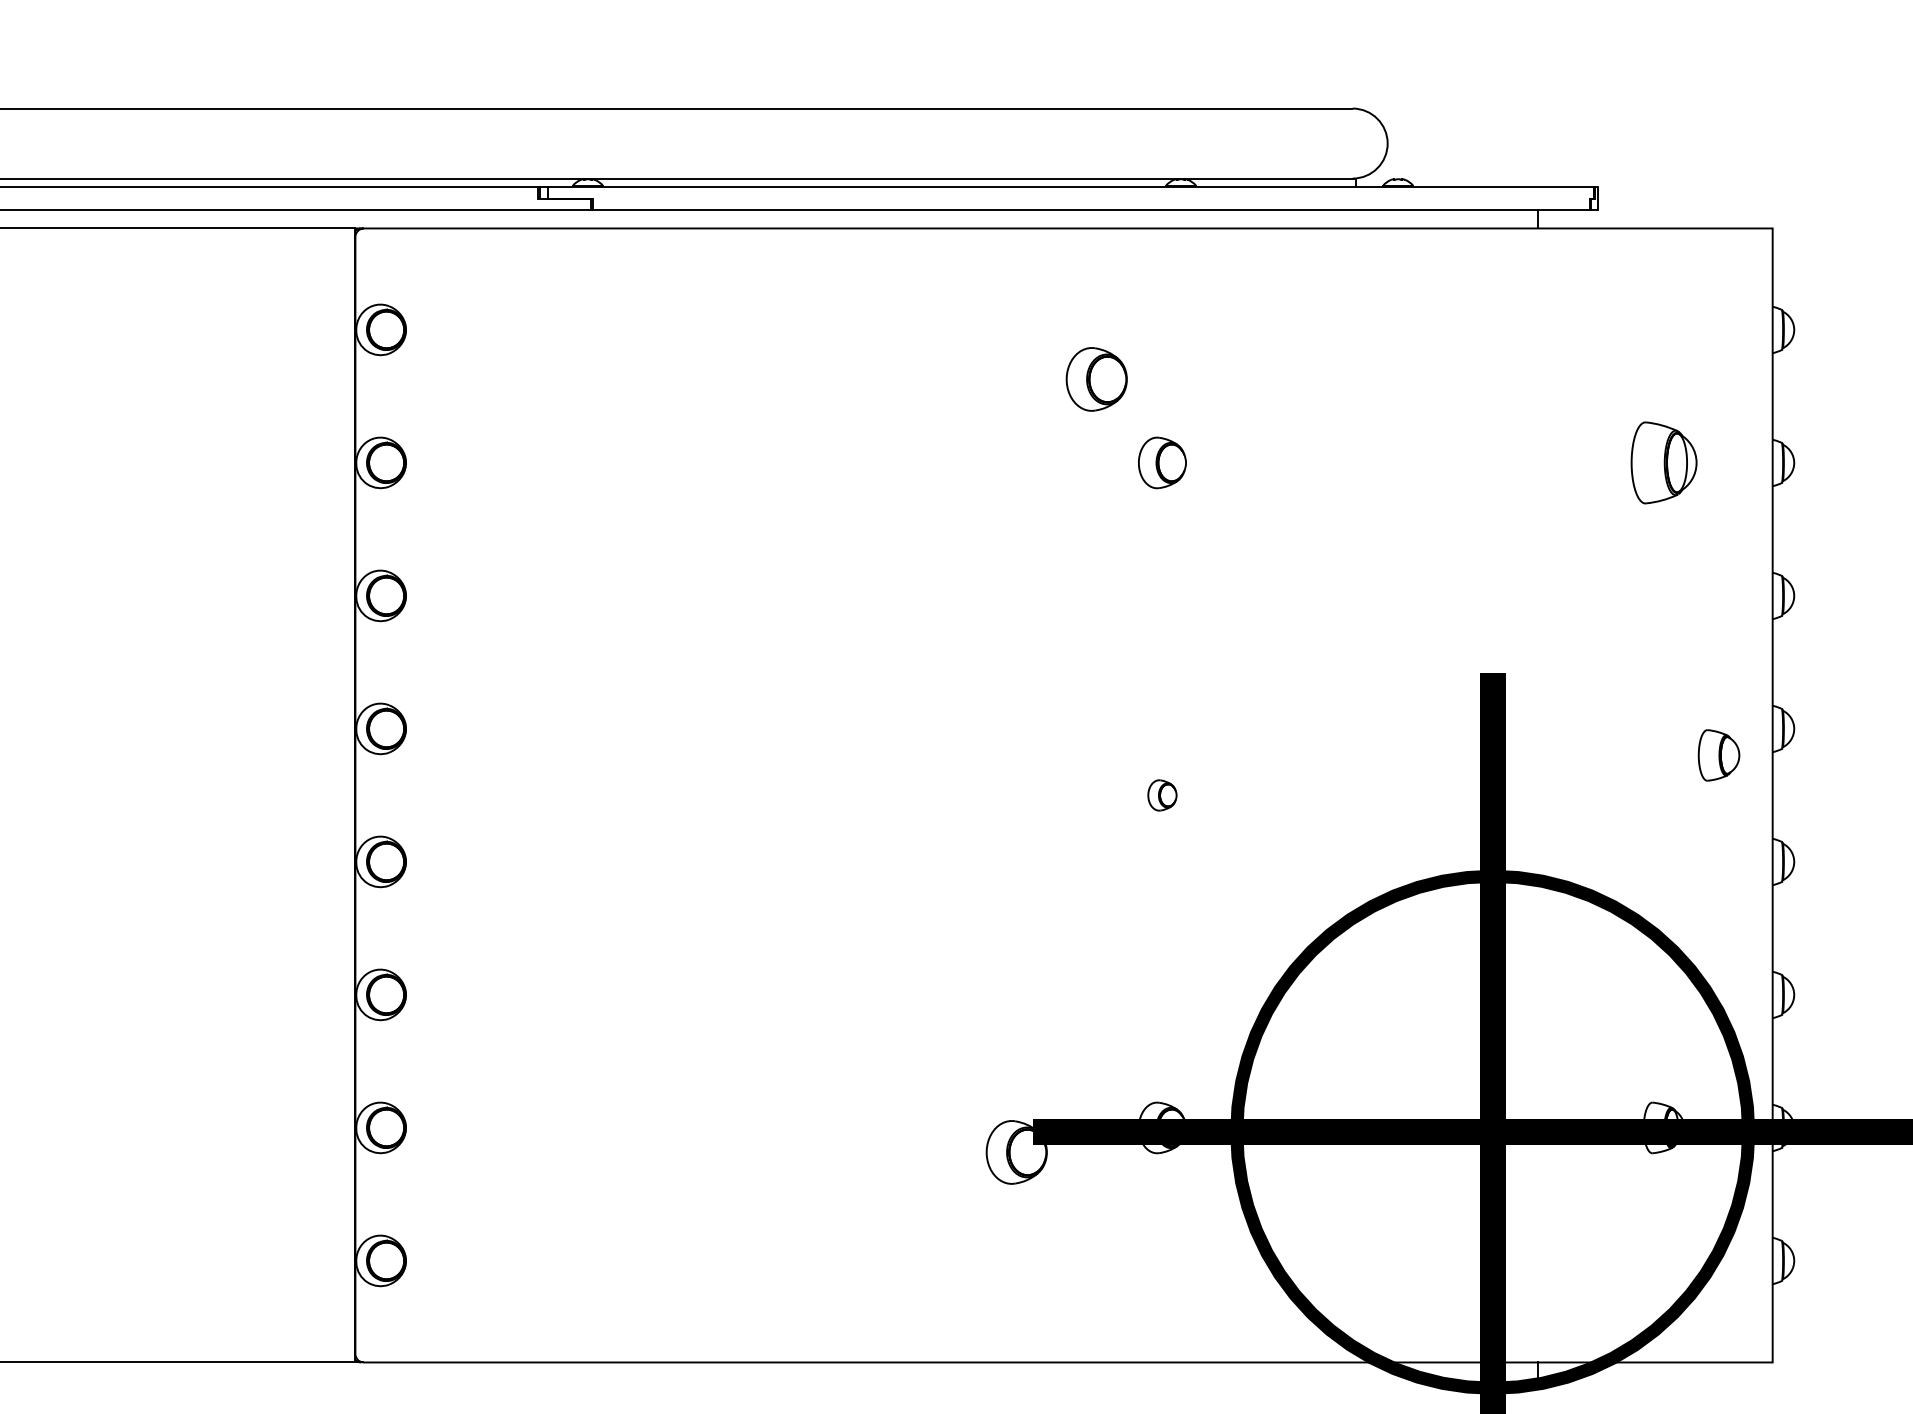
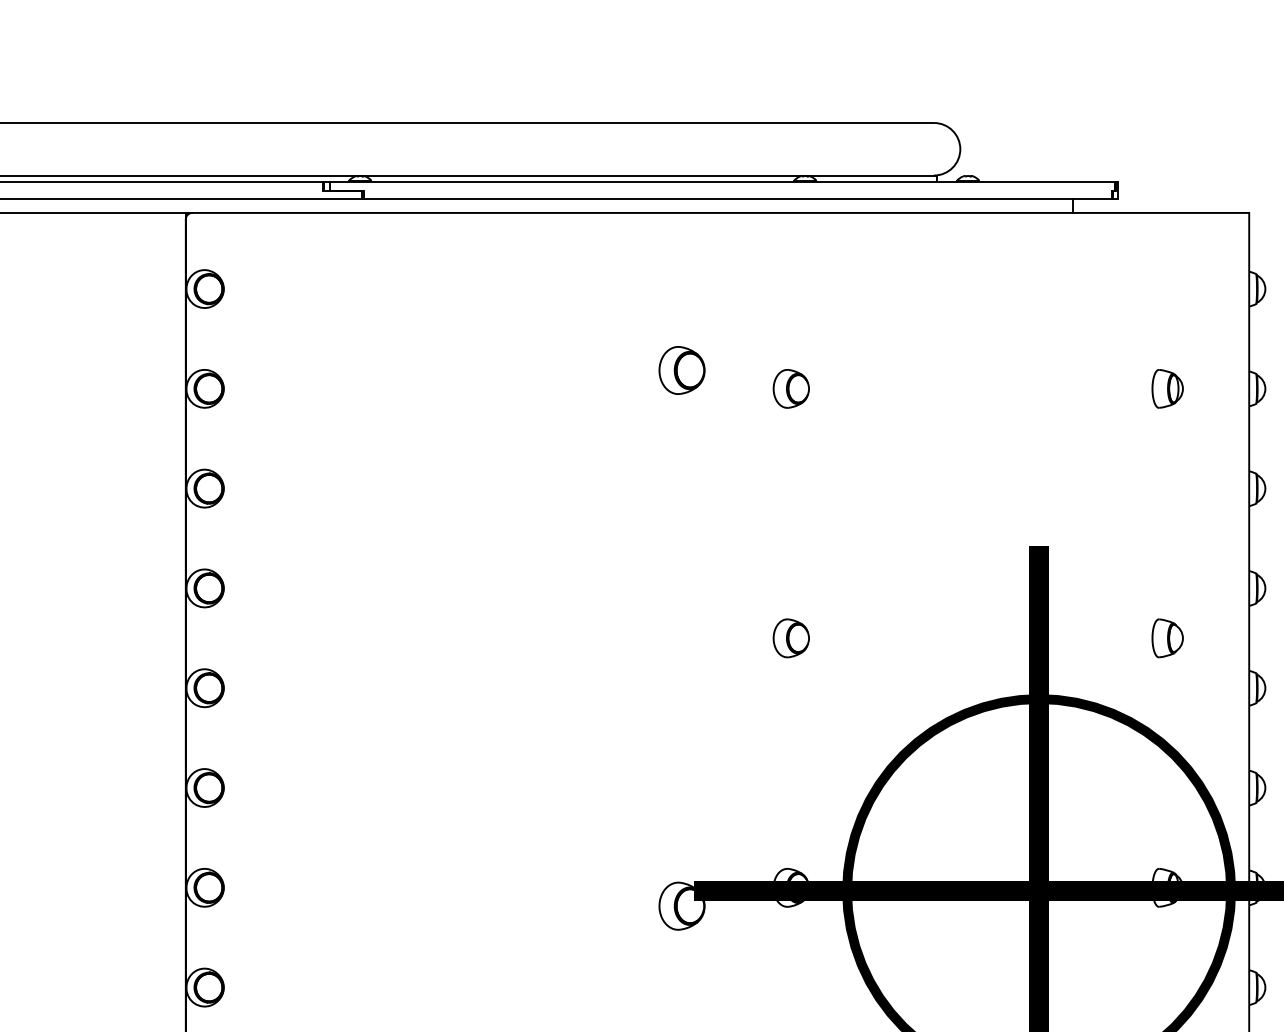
part: (1096, 379) -> (681, 370), moved
part: (1663, 462) -> (1167, 388), size x0.62
part: (1718, 755) -> (1167, 638), moved
part: (1162, 795) -> (791, 638), size x1.67

